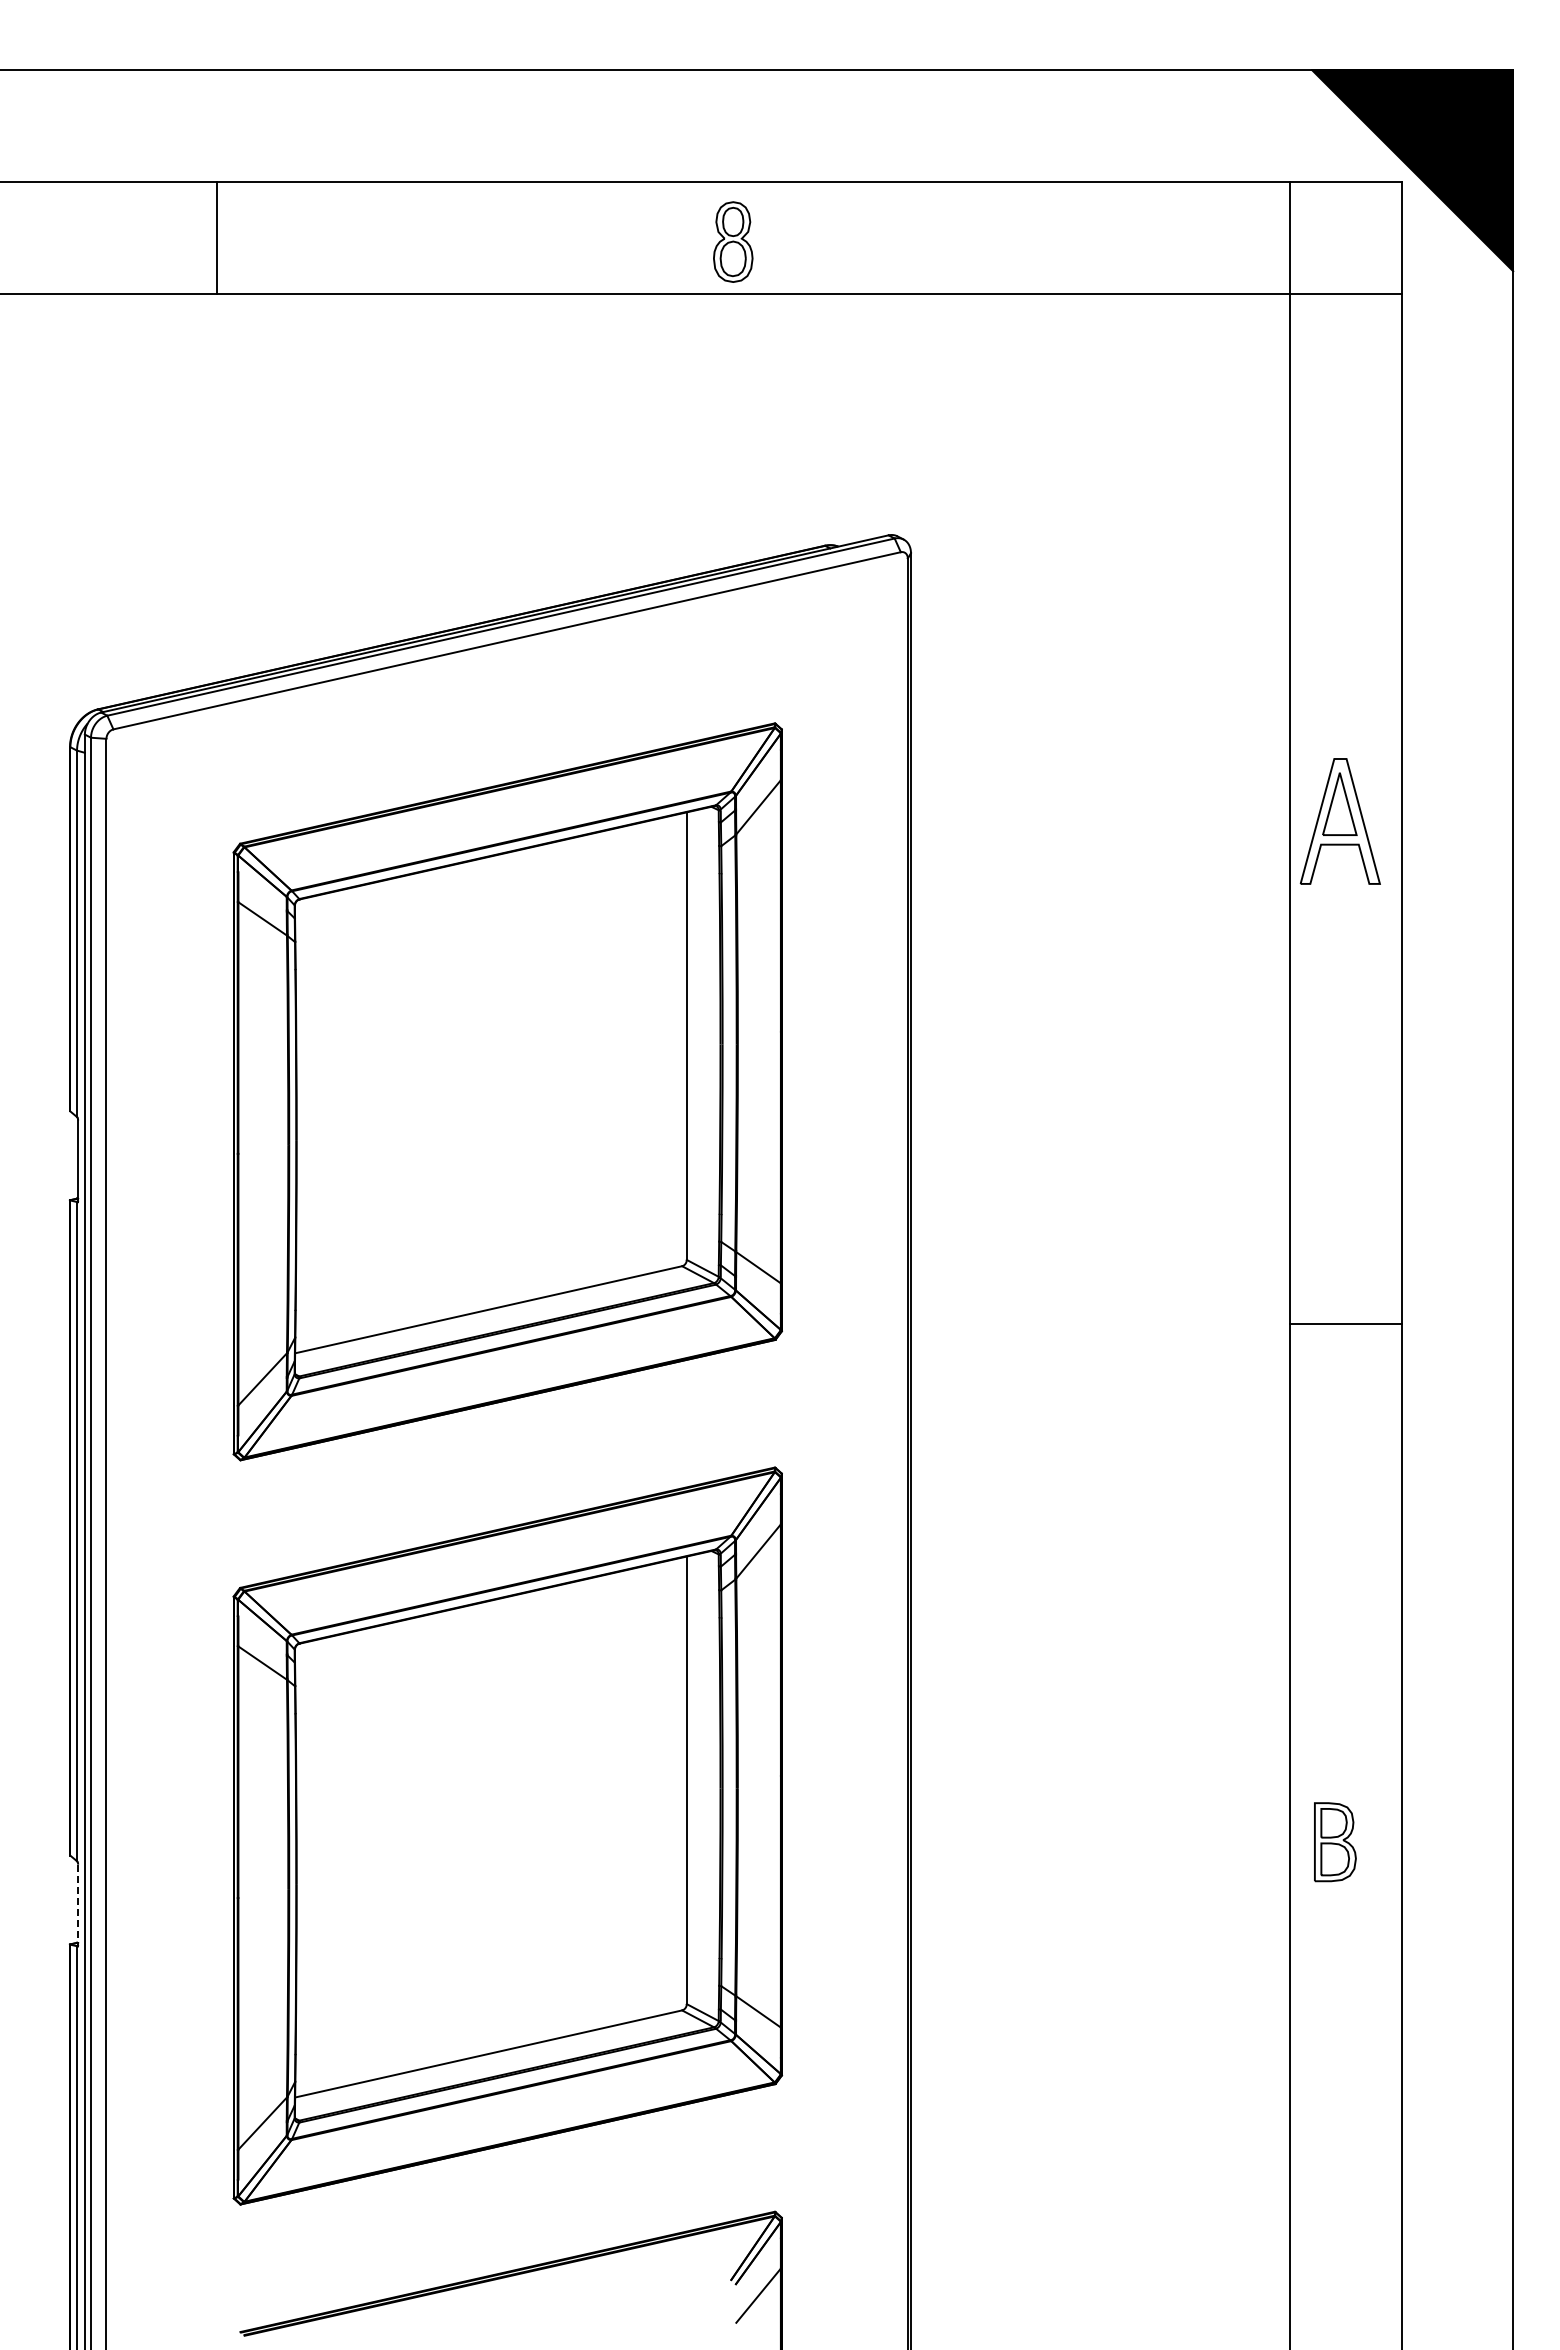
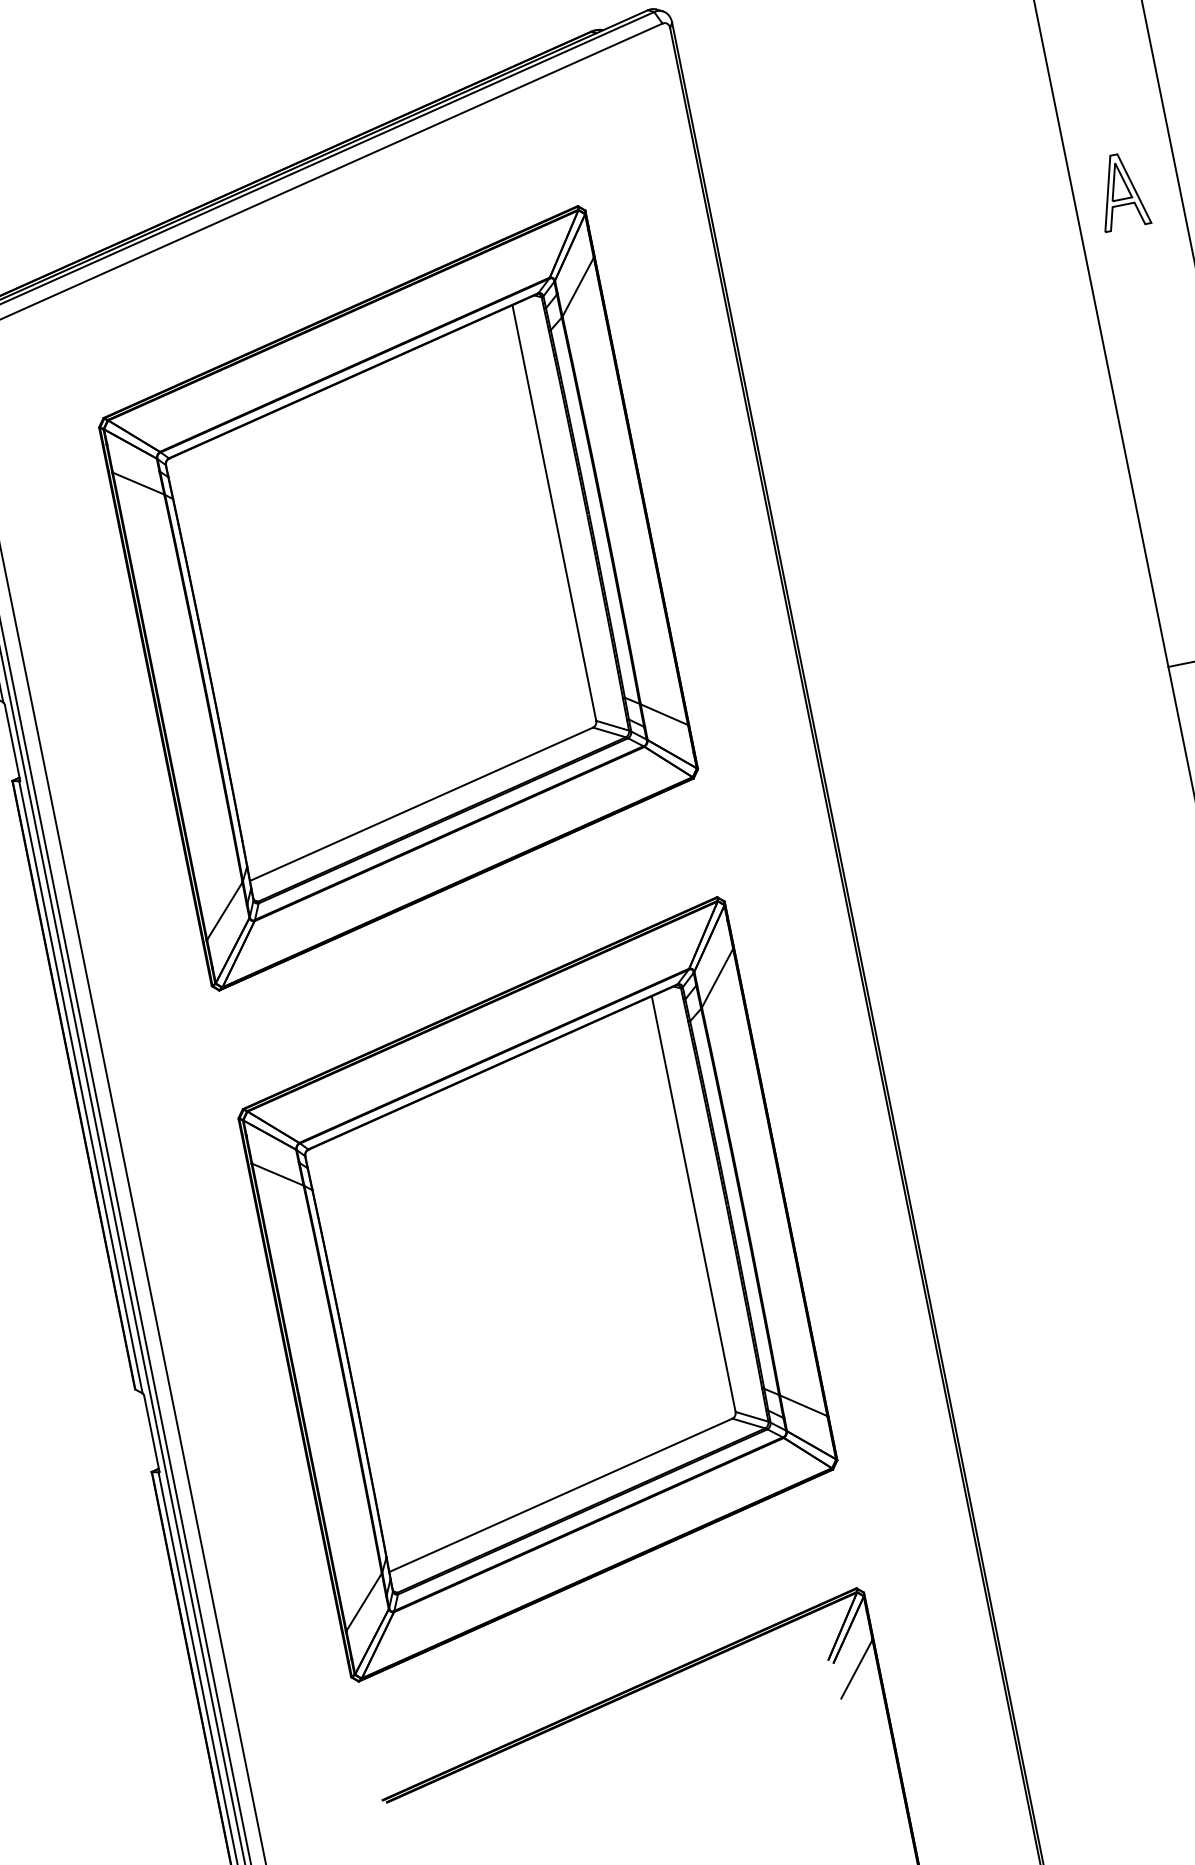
part: (1340, 821) -> (1121, 191), size x0.62
line: (78, 1905) -> (152, 1434), dashed -> solid

